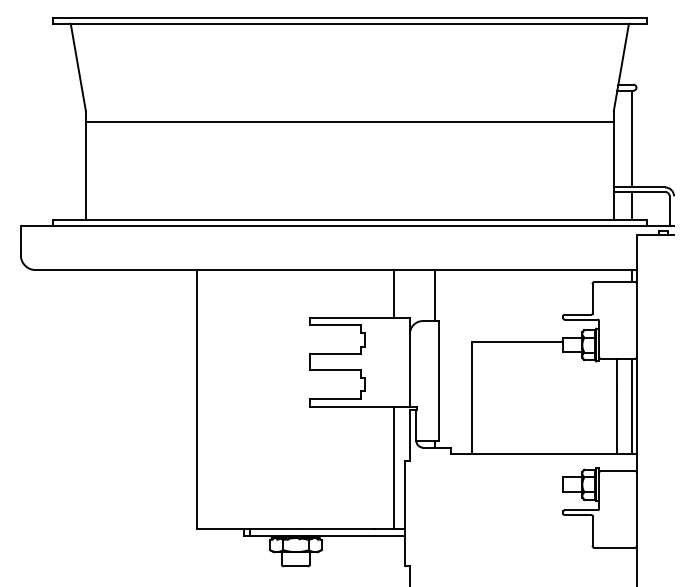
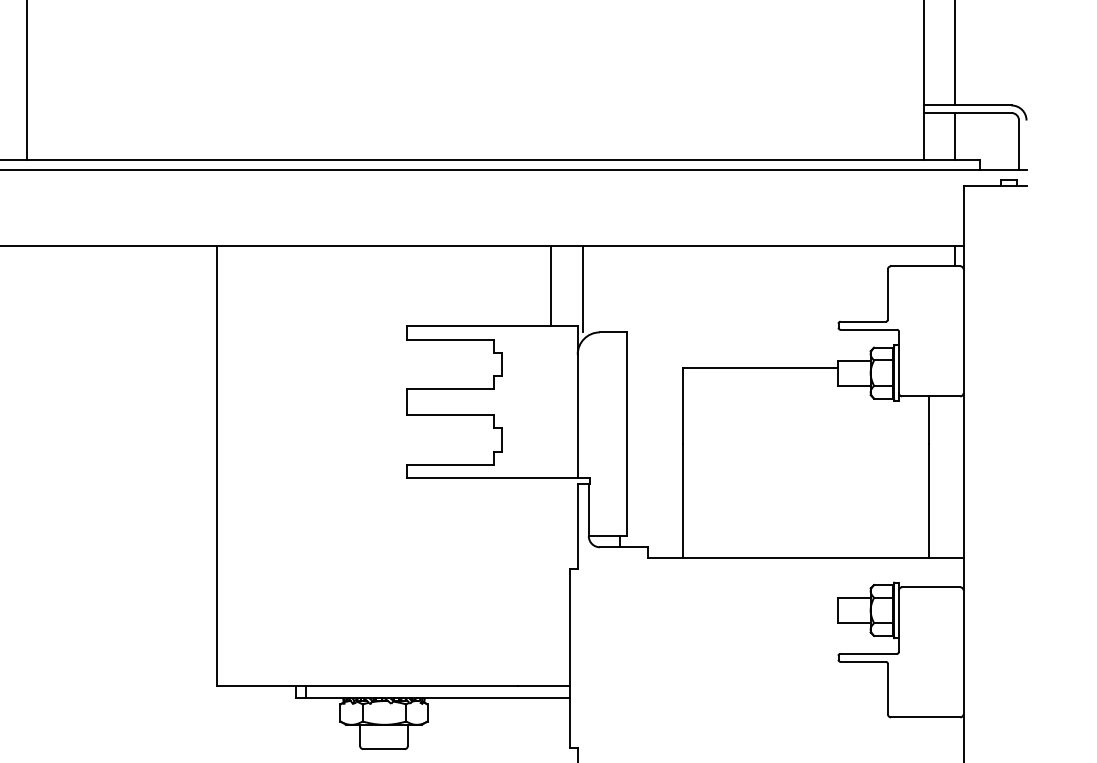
line: (434, 295) -> (582, 288), moved
line: (632, 406) -> (955, 477), removed
line: (394, 467) -> (551, 581), removed

